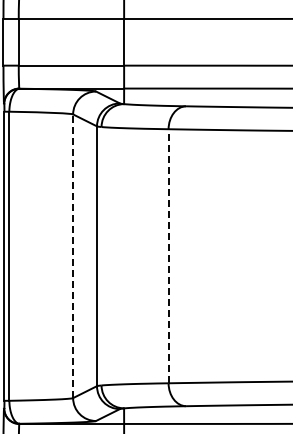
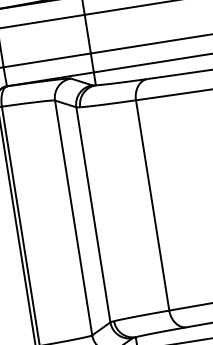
line: (168, 255) -> (152, 204), dashed -> solid
line: (73, 256) -> (73, 218), dashed -> solid

